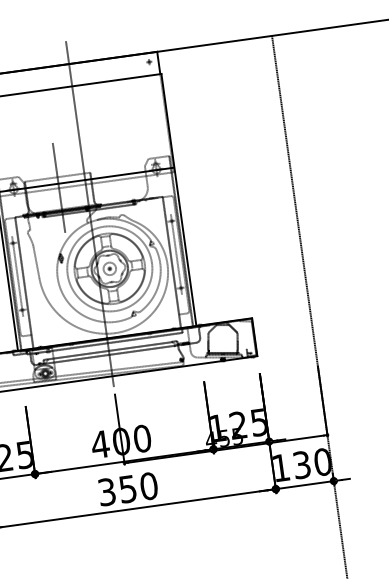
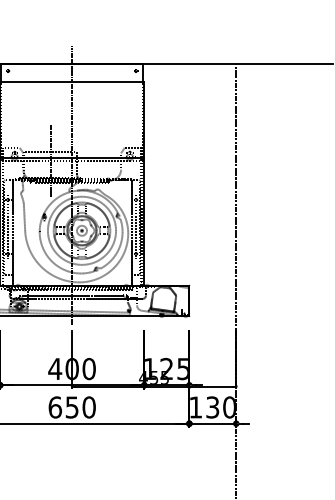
text: (107, 492) -> (55, 407), 350 -> 650

